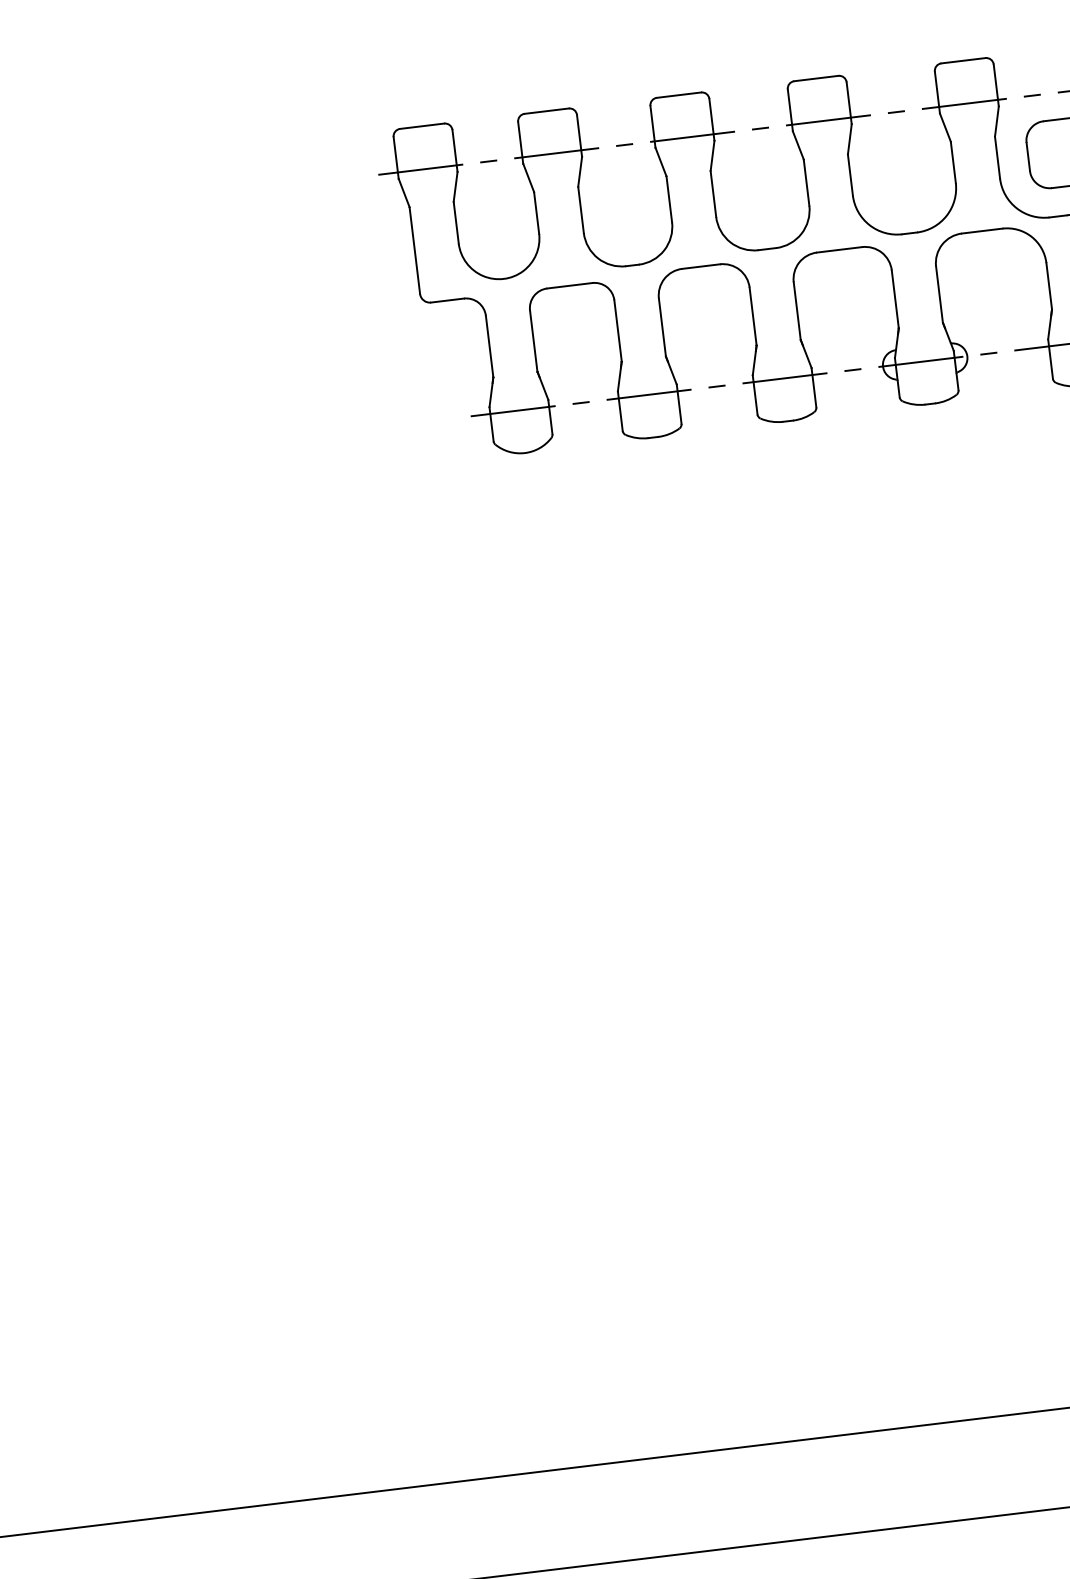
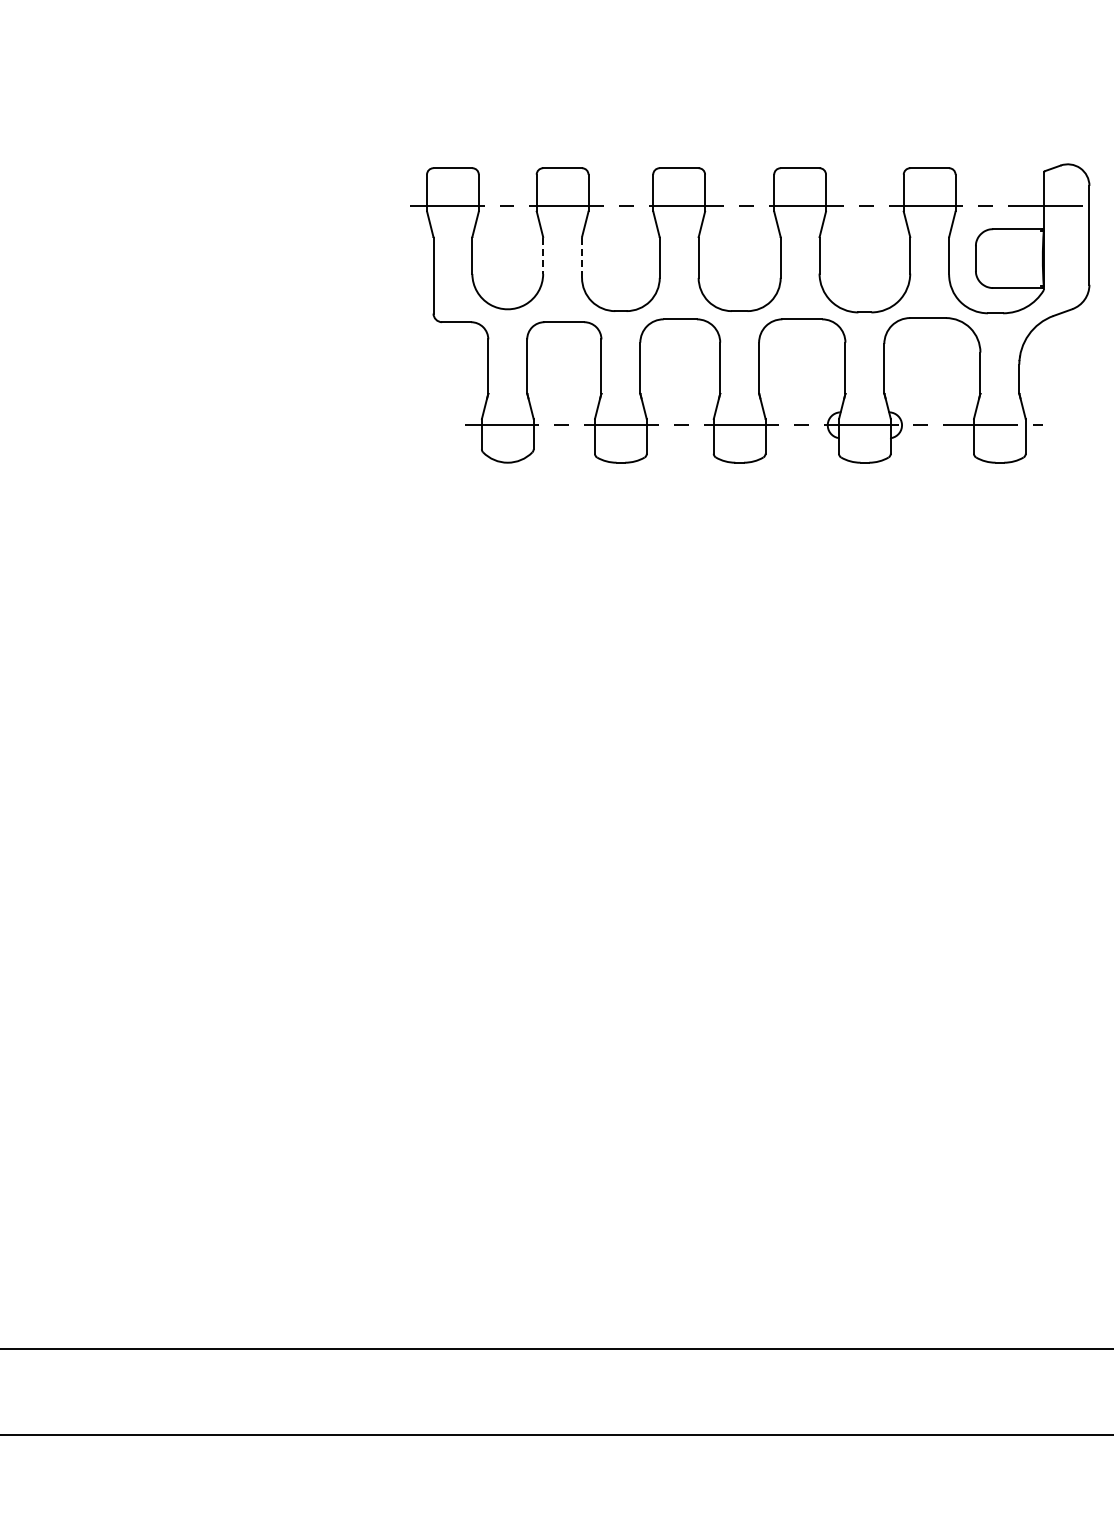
line: (581, 209) -> (582, 257), solid -> dashed
line: (537, 214) -> (543, 256), solid -> dashed

